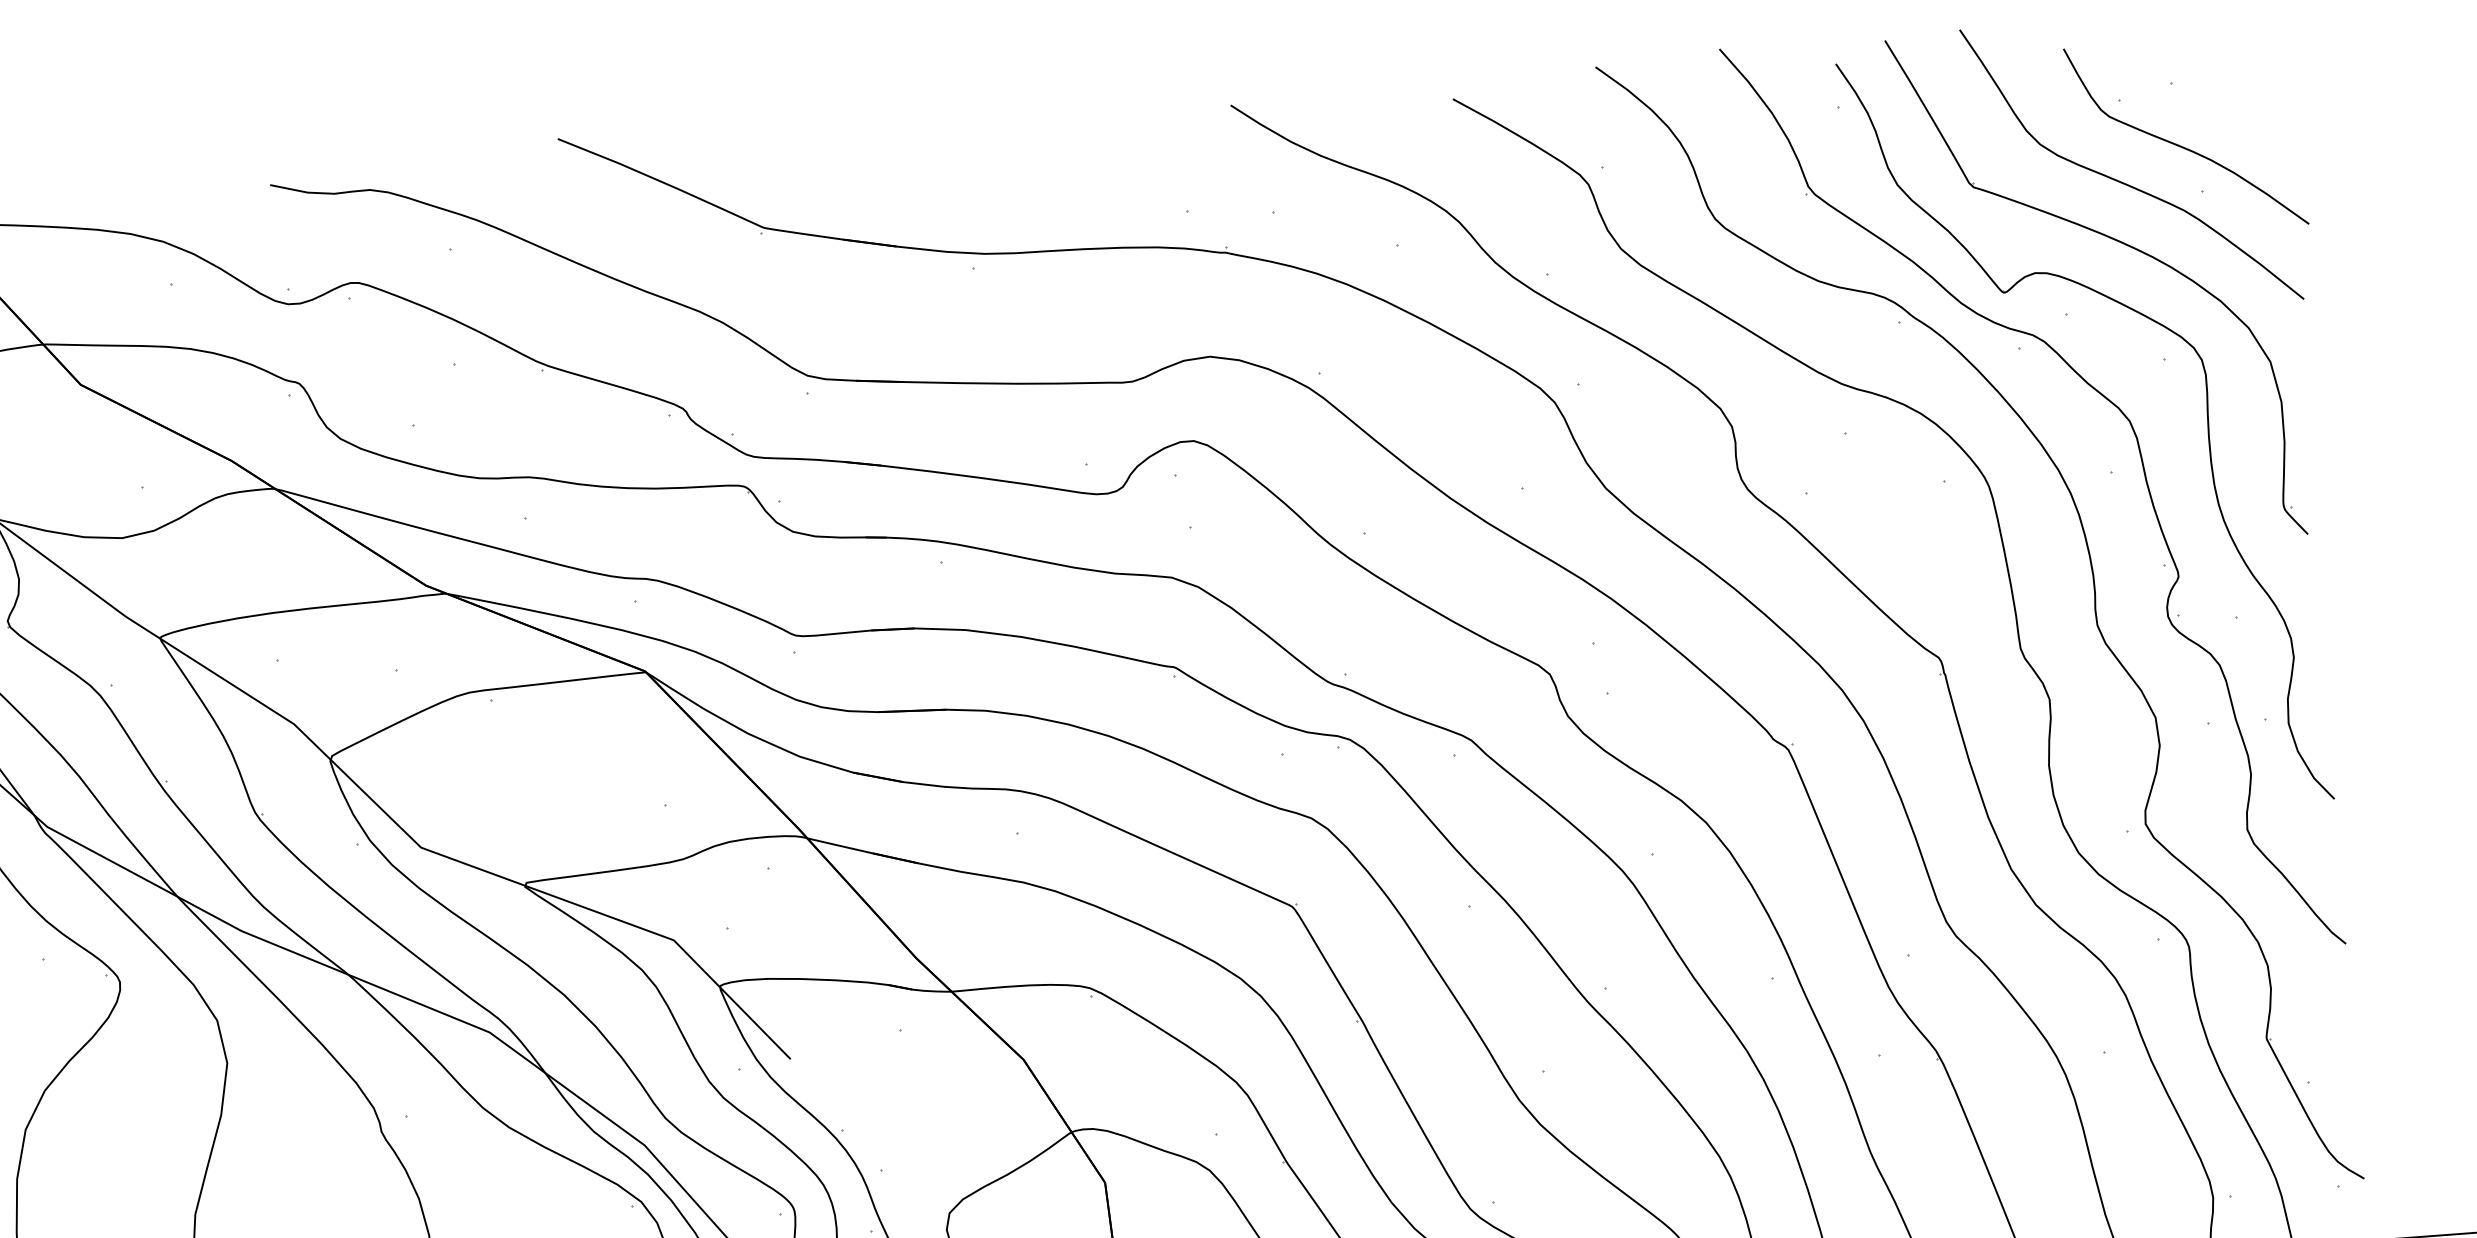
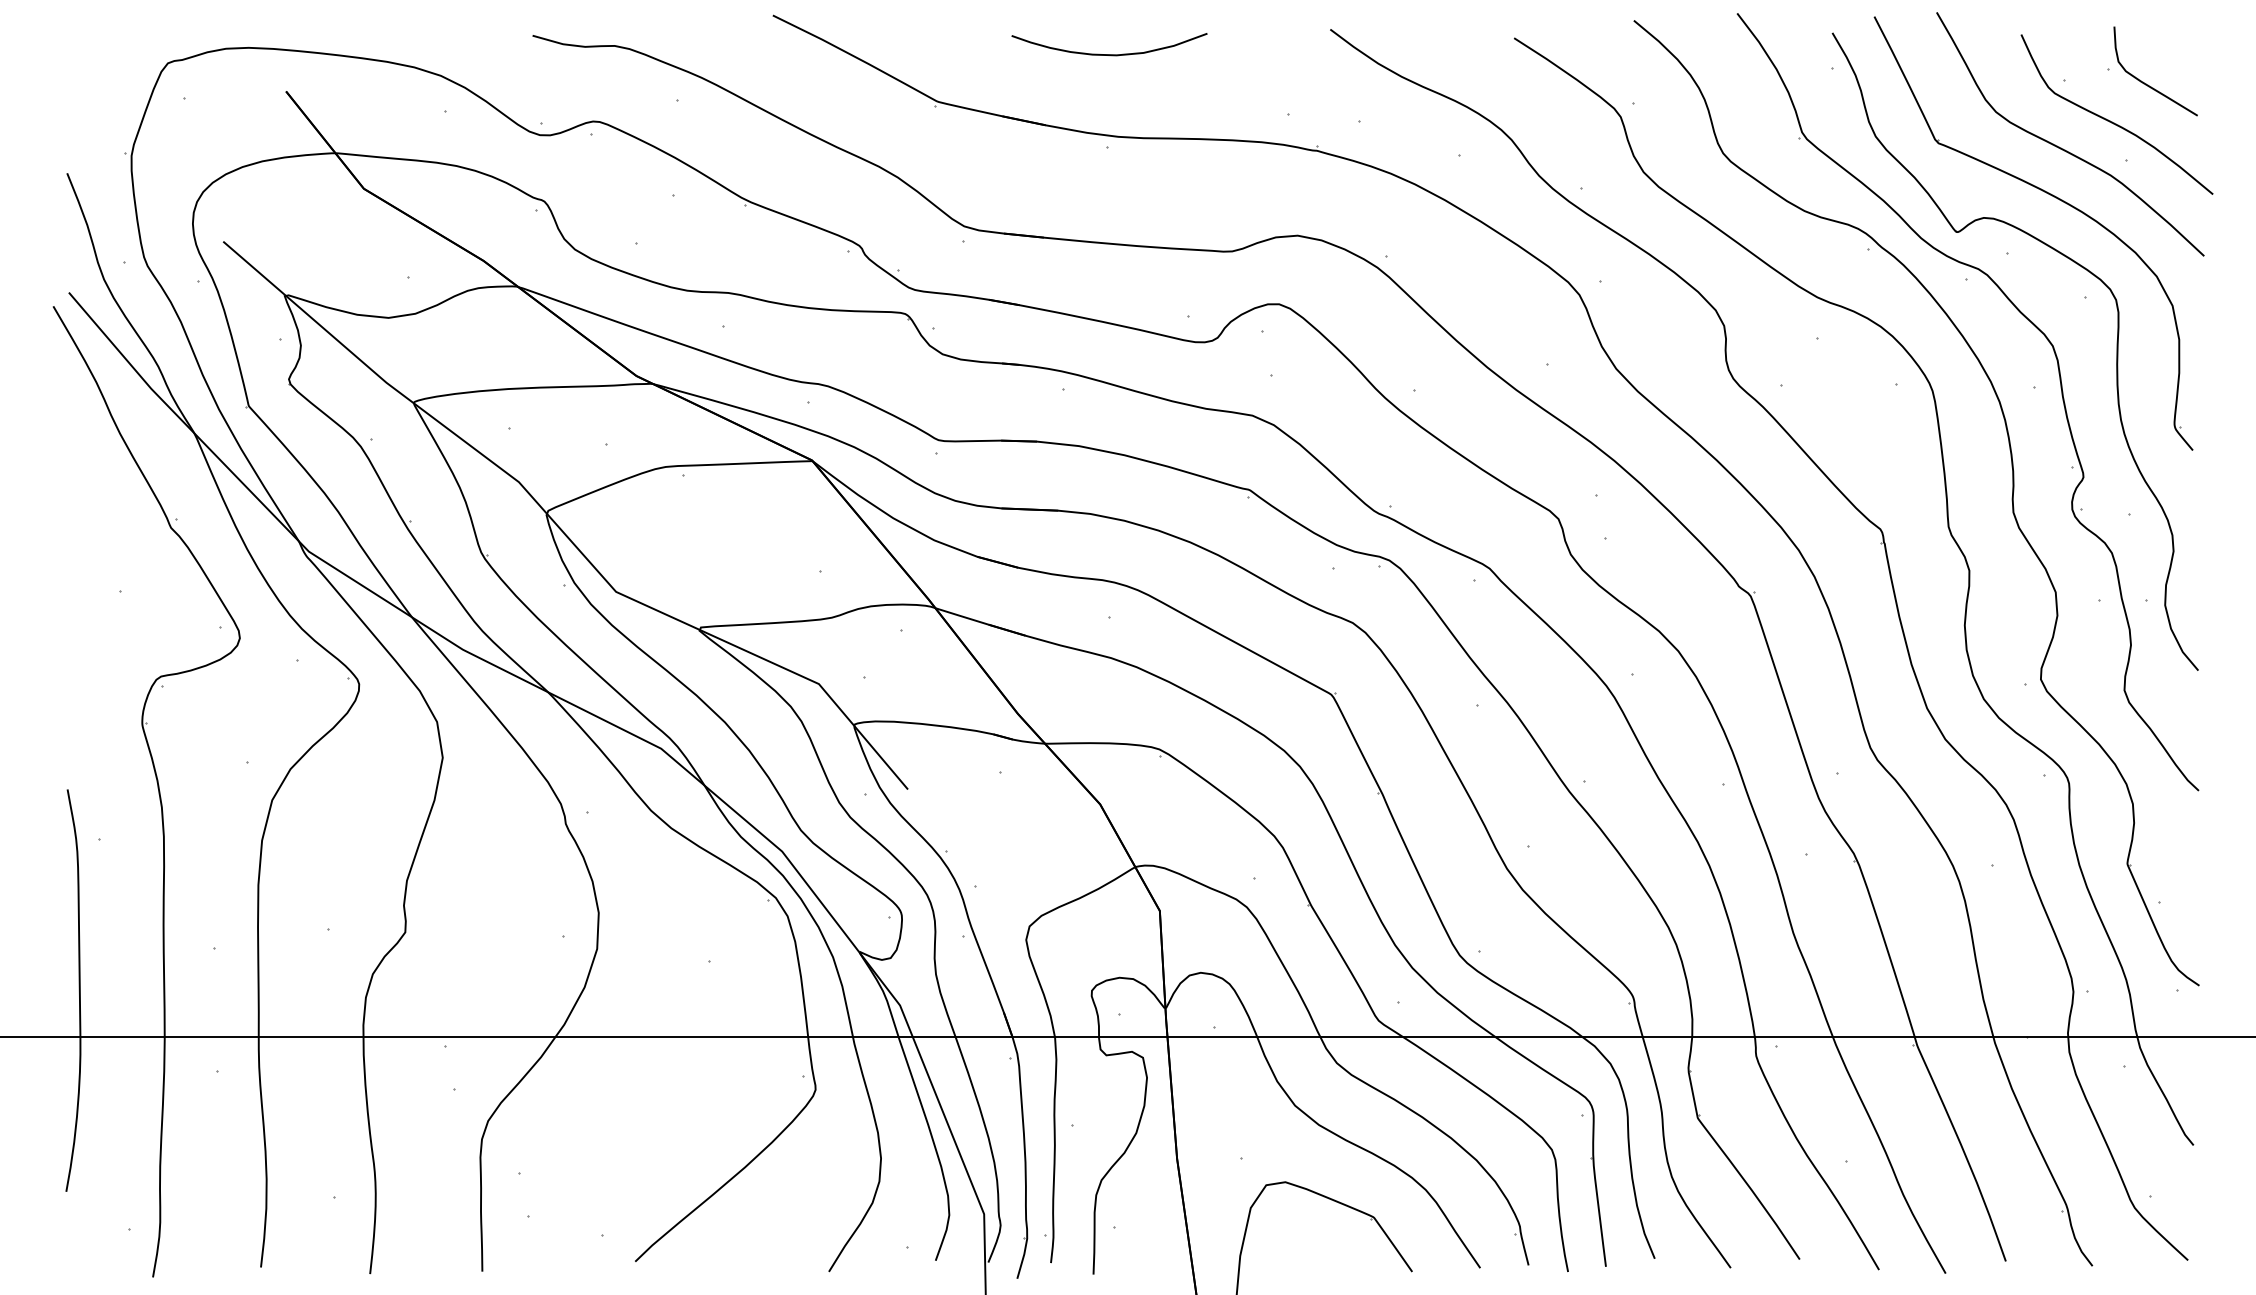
curve: (2221, 97) -> (2148, 84), added
curve: (966, 155) -> (1109, 54), added

